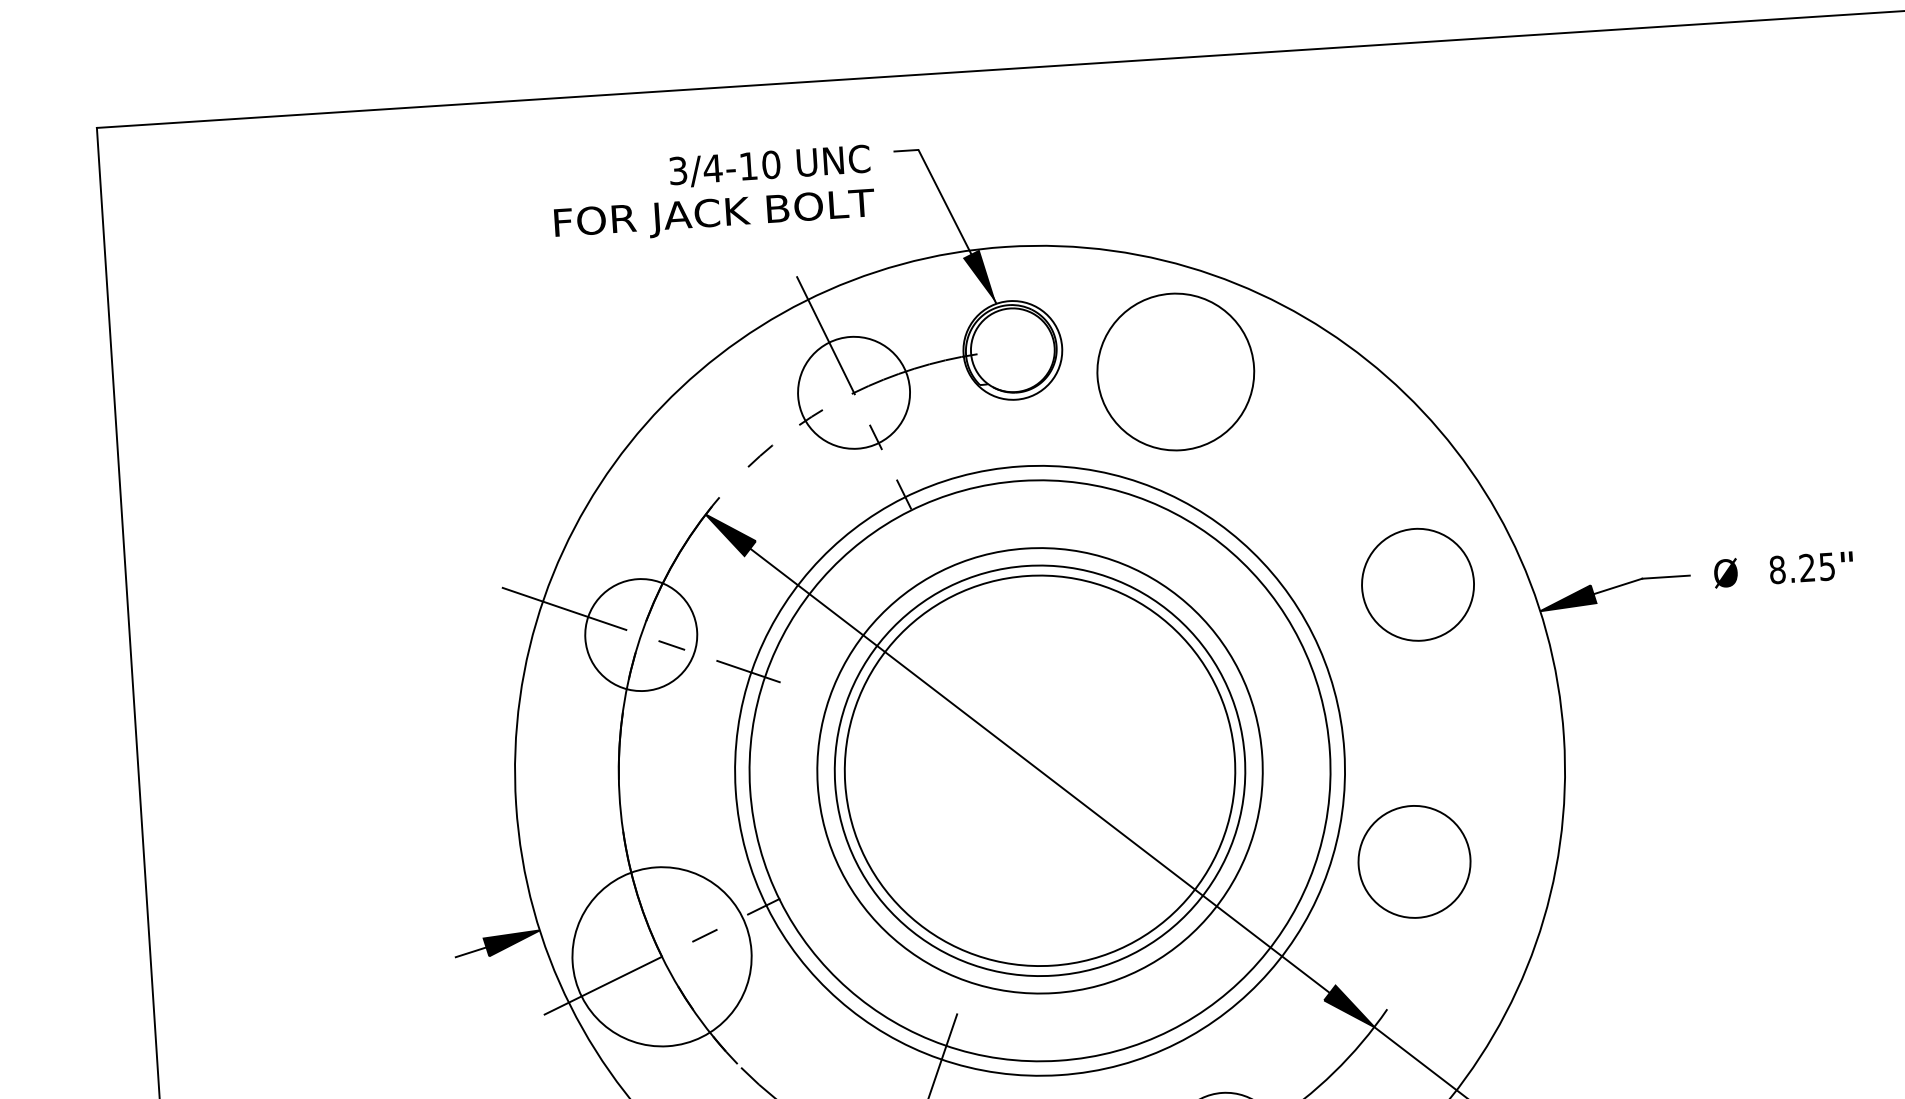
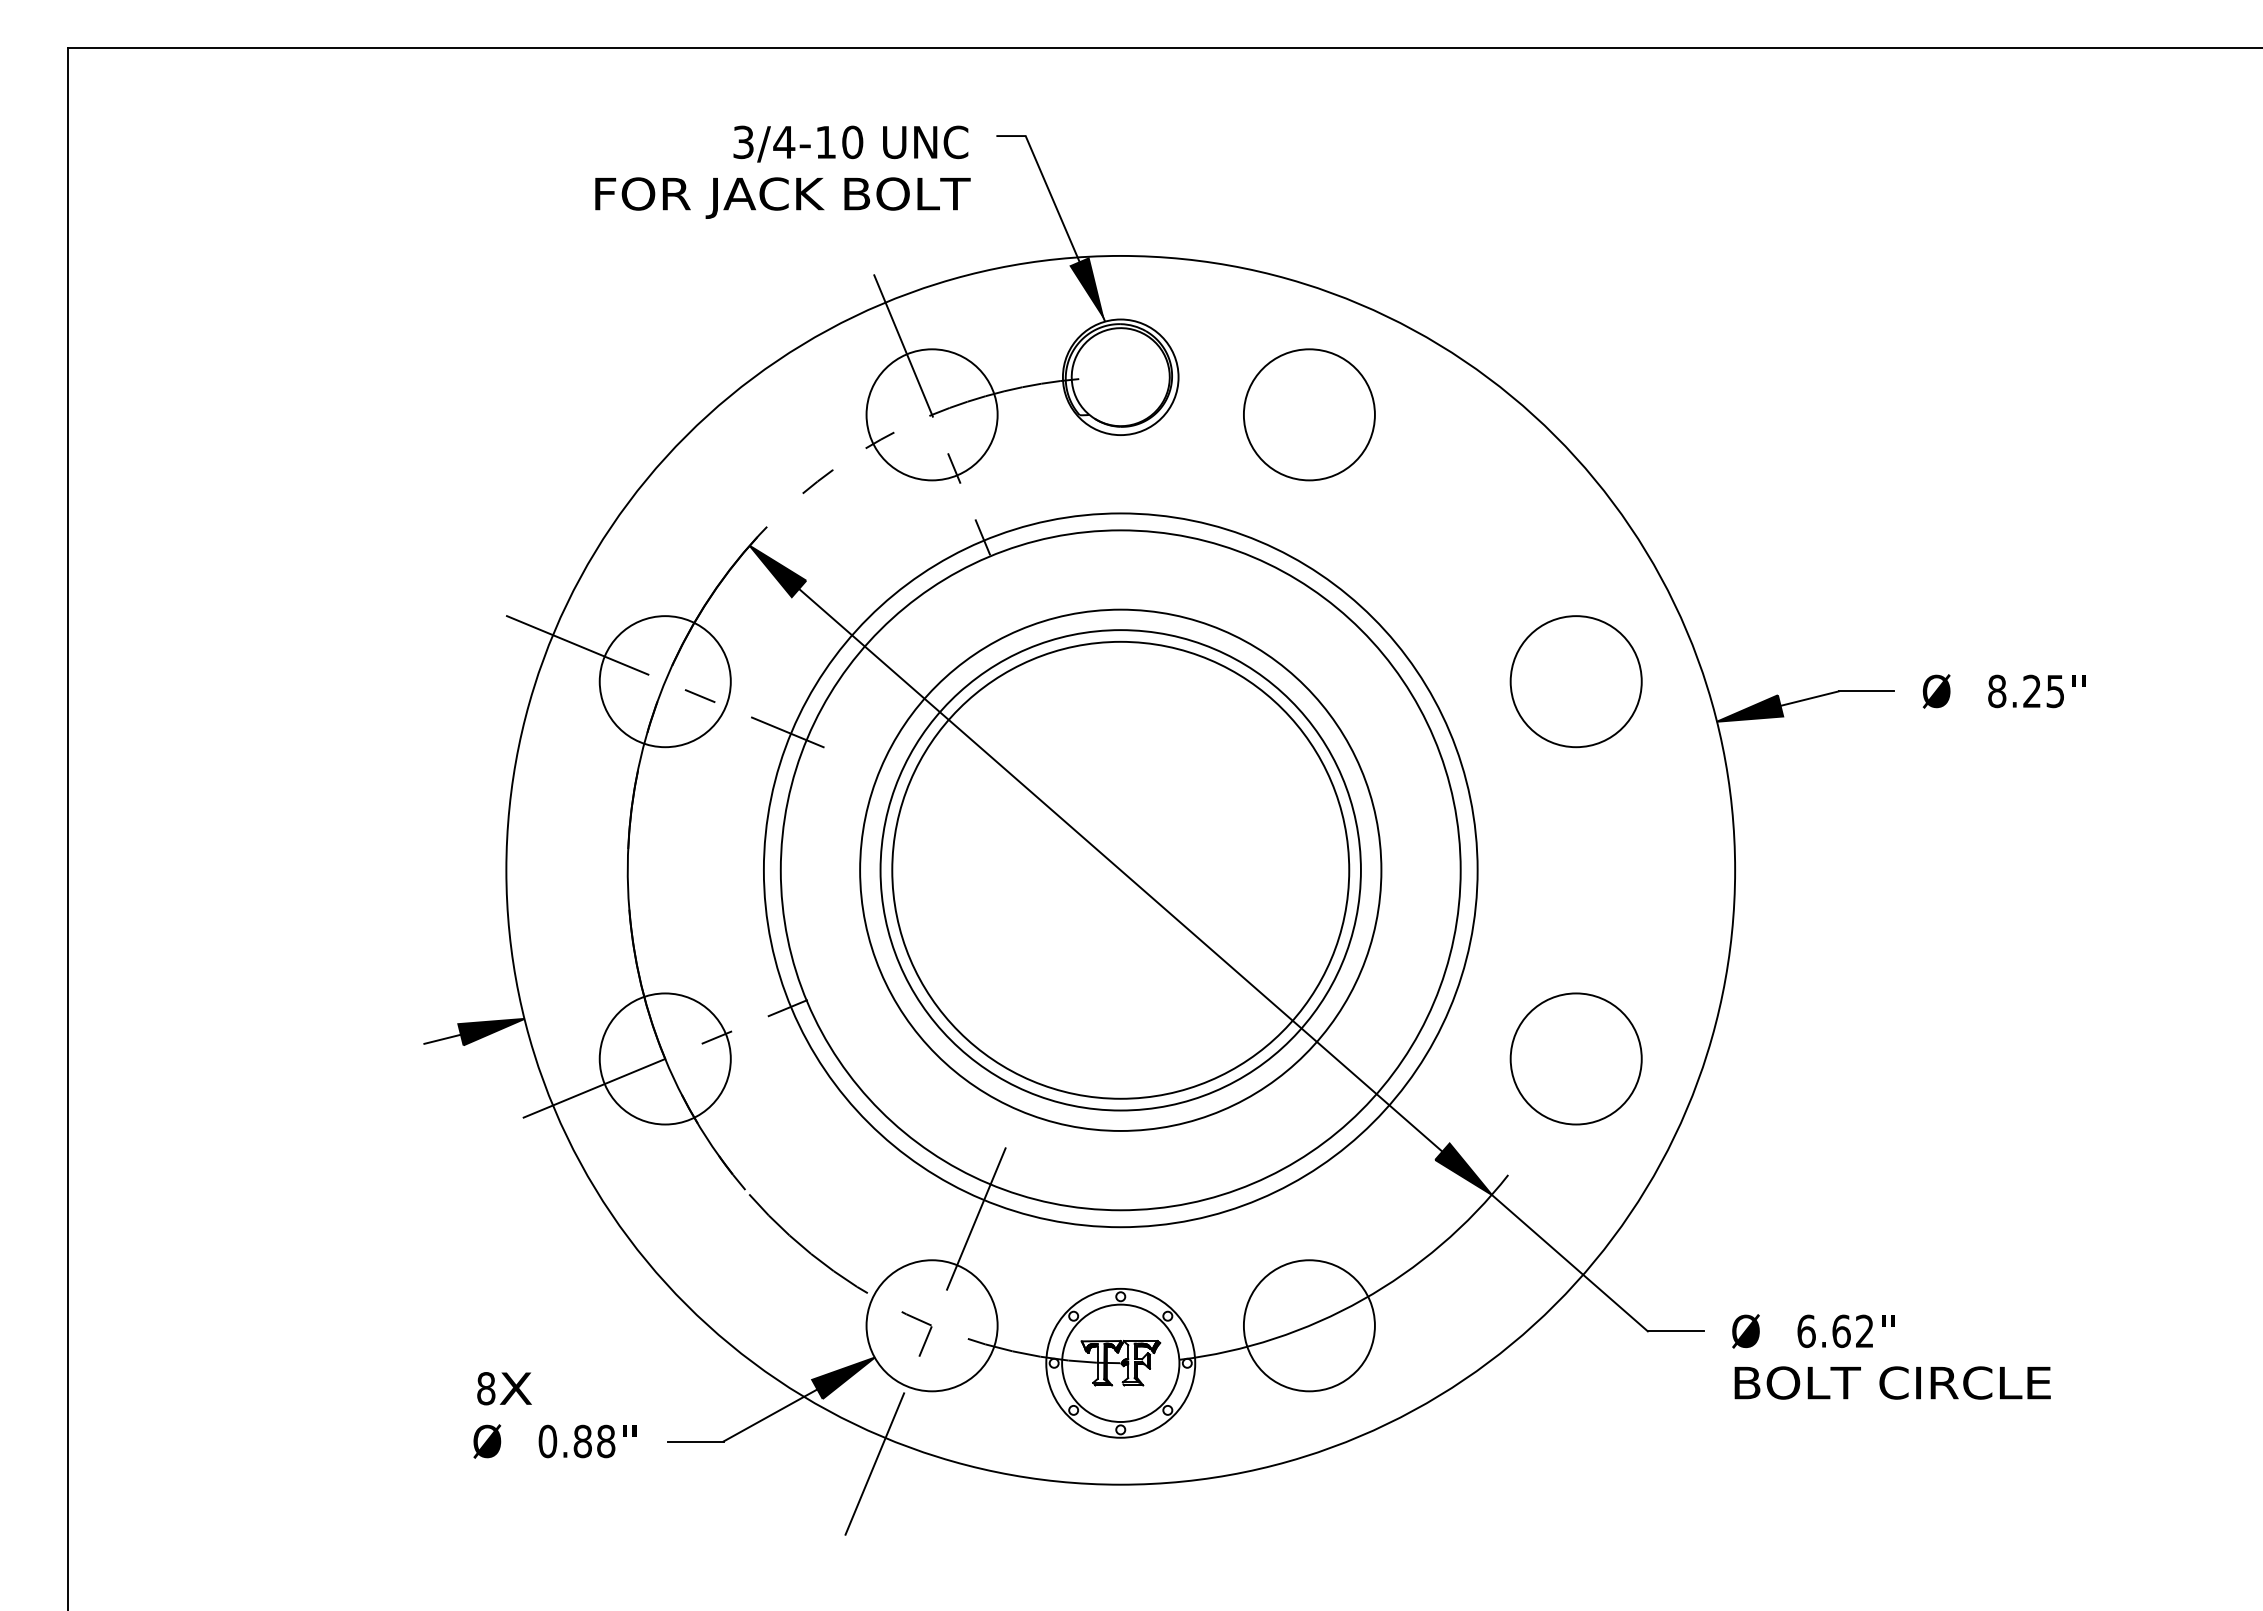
circle: (1175, 371) -> (1308, 414), size x0.71
circle: (1413, 861) -> (1575, 1058), moved
circle: (661, 956) -> (664, 1058), size x0.62

